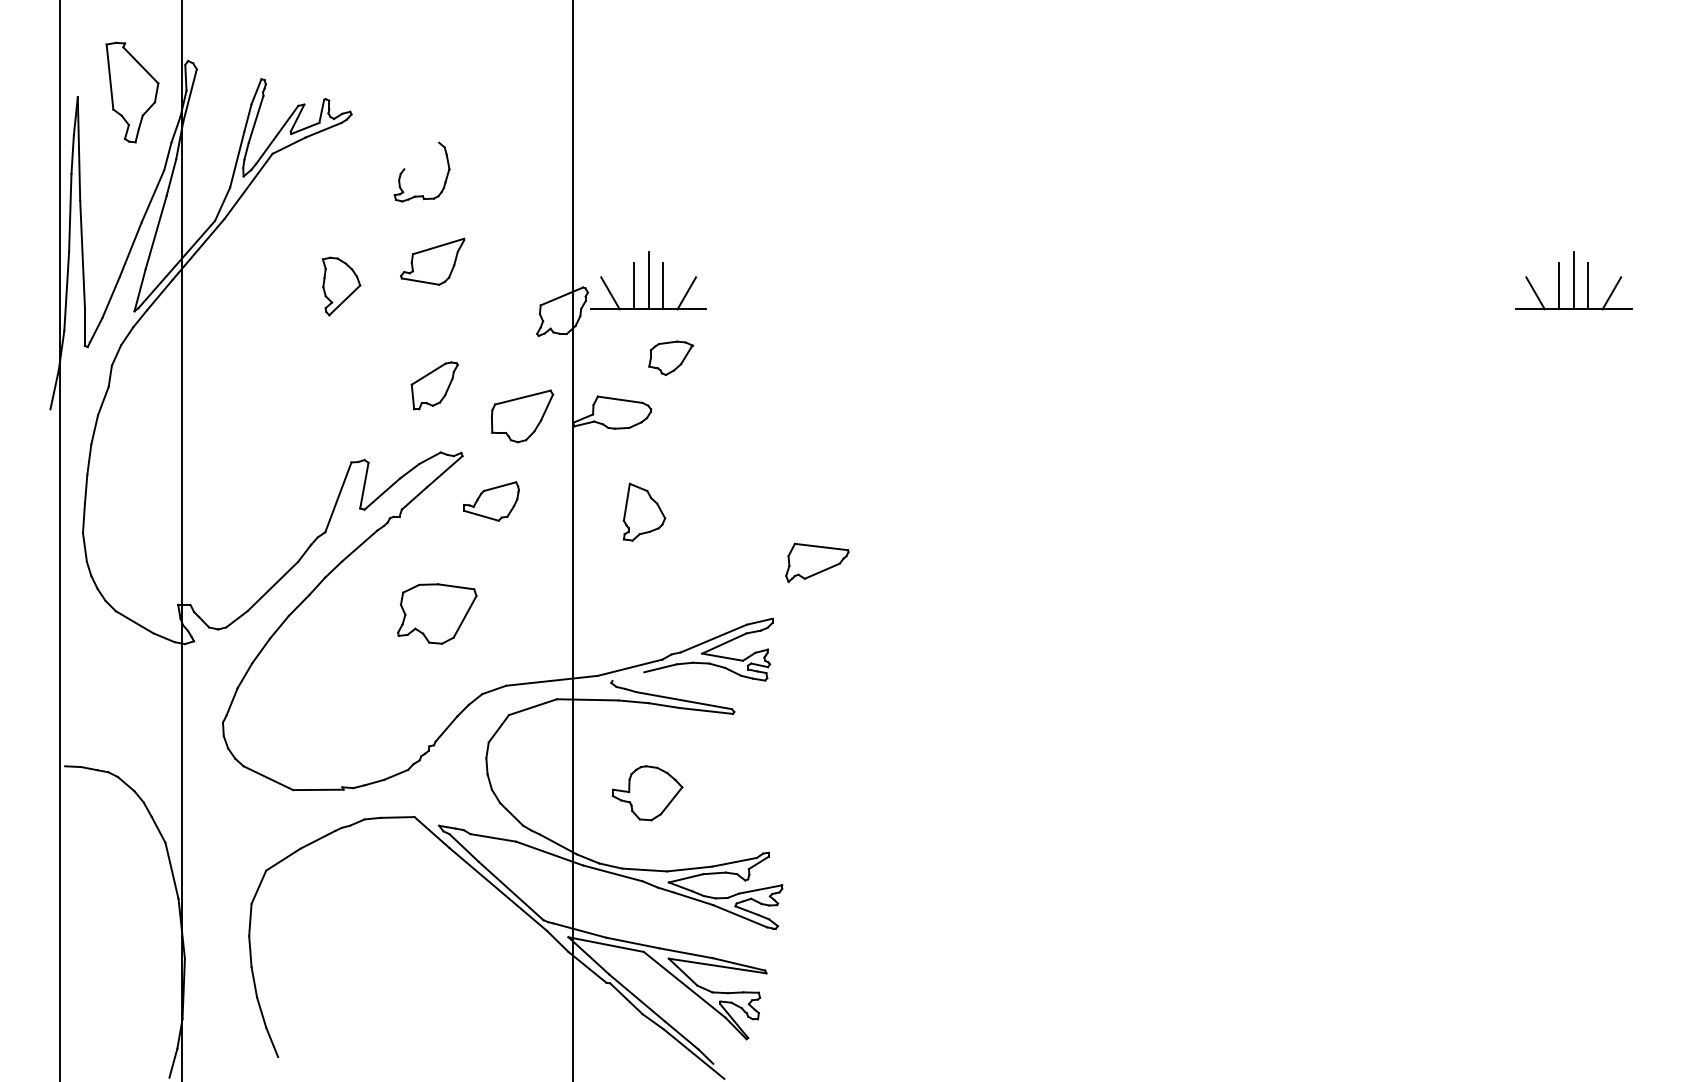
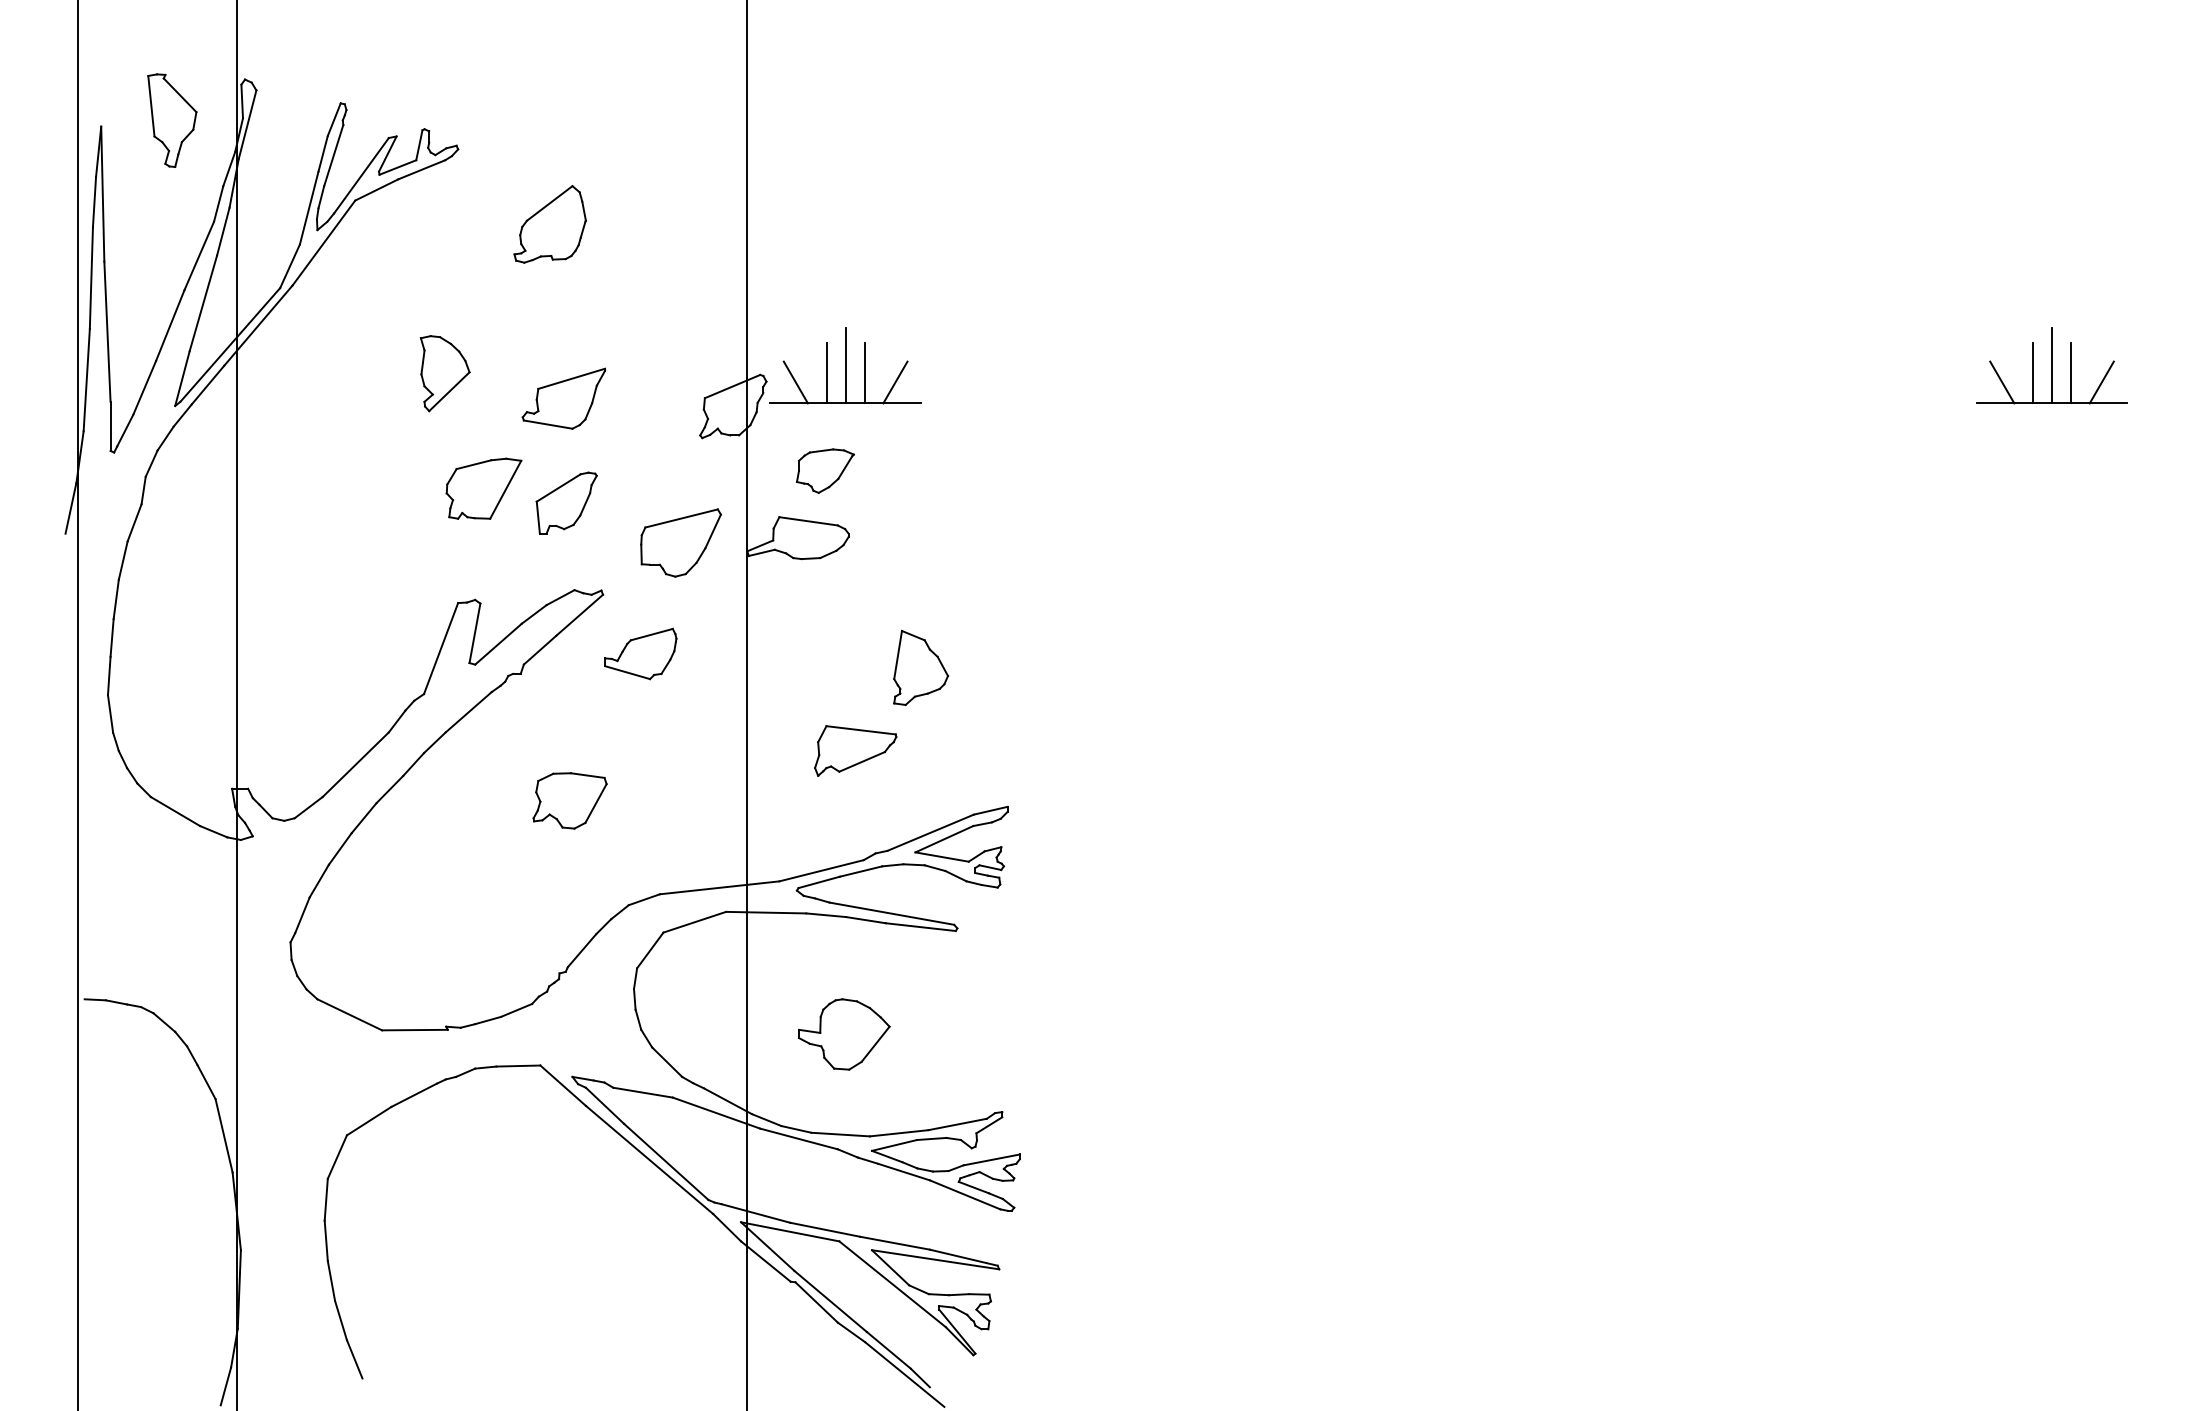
part: (131, 92) -> (171, 120), size x0.71
line: (421, 155) -> (549, 202), added
part: (432, 261) -> (563, 398), moved
part: (671, 357) -> (825, 470), moved
part: (370, 374) -> (482, 488), added
part: (644, 511) -> (921, 667), moved
part: (817, 562) -> (855, 750), moved
part: (437, 614) -> (570, 801), size x0.71
line: (628, 676) -> (819, 882), added

